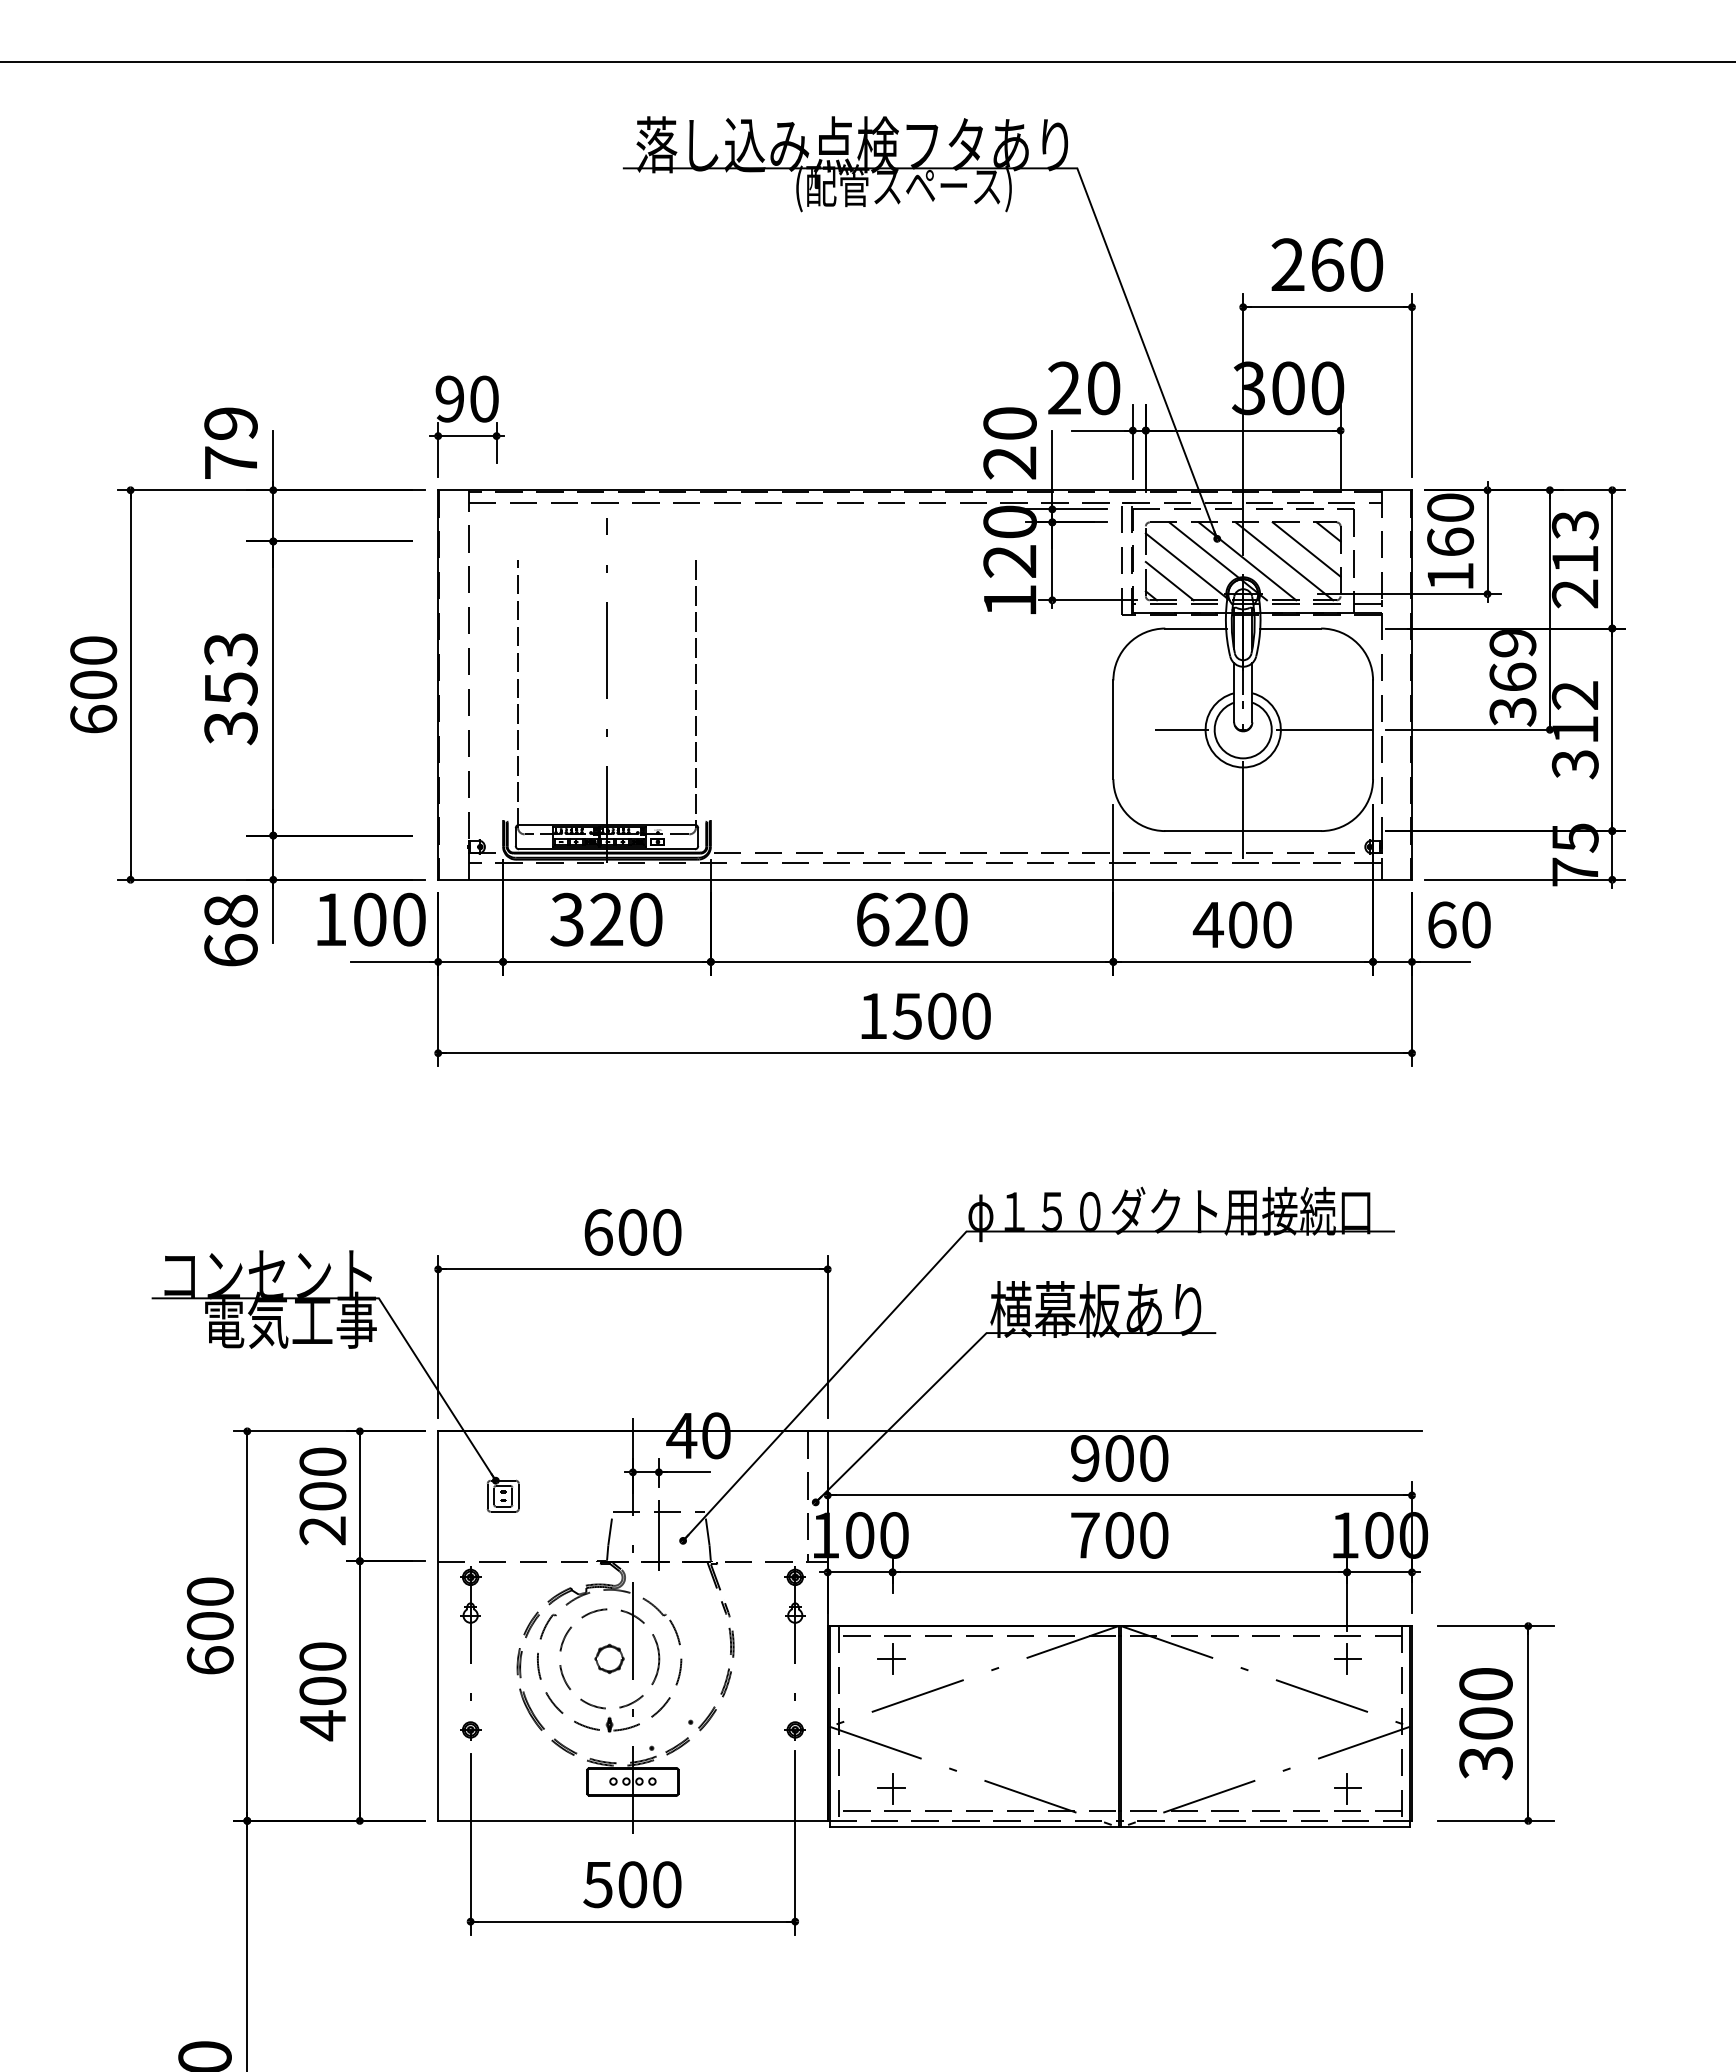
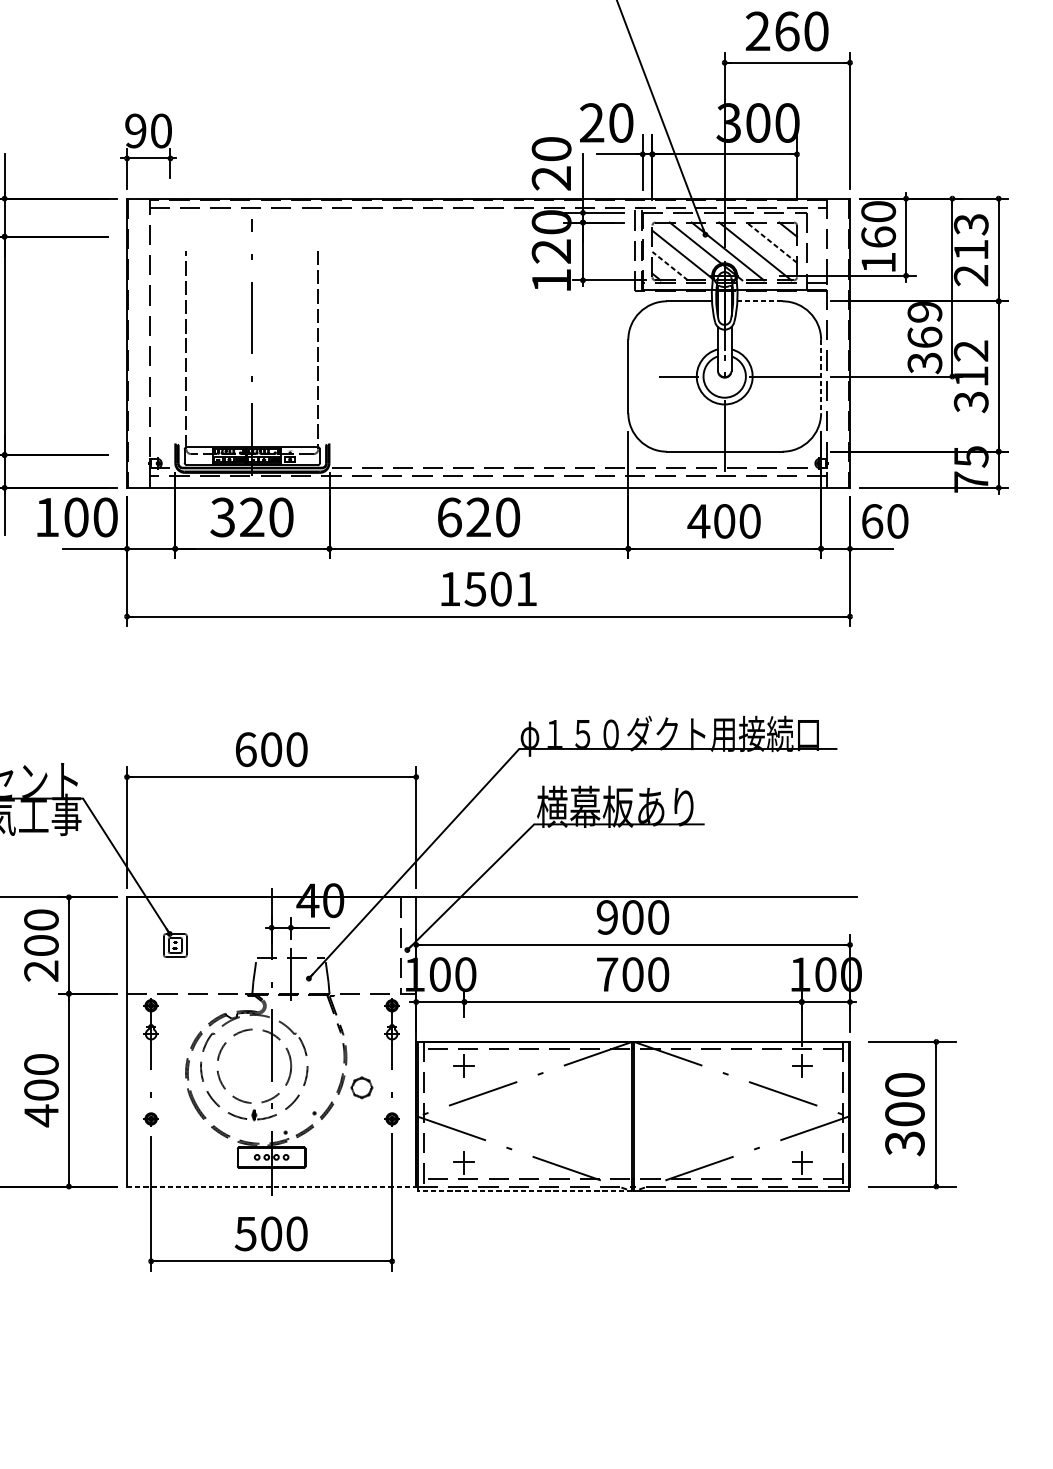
line: (1306, 549) -> (771, 242), solid -> dashed
line: (1169, 581) -> (669, 266), solid -> dashed
line: (1290, 628) -> (759, 301), solid -> dashed
line: (1373, 730) -> (821, 377), solid -> dashed
text: (976, 1015) -> (526, 588), 1500 -> 1501
part: (609, 1658) -> (361, 1087), moved
line: (632, 1820) -> (271, 1186), solid -> dashed
line: (973, 1827) -> (524, 1191), solid -> dashed

